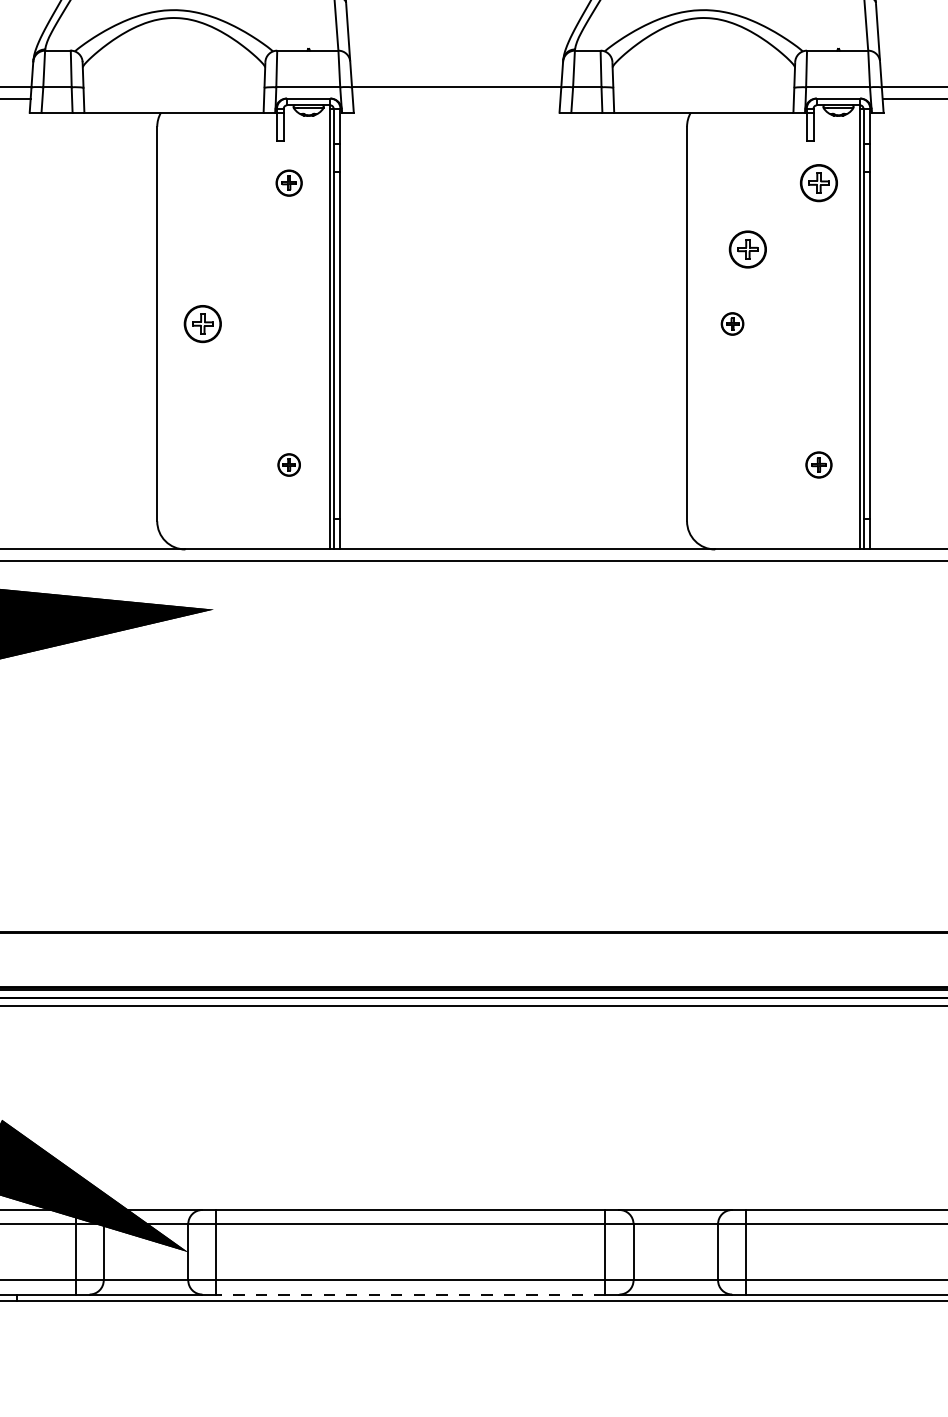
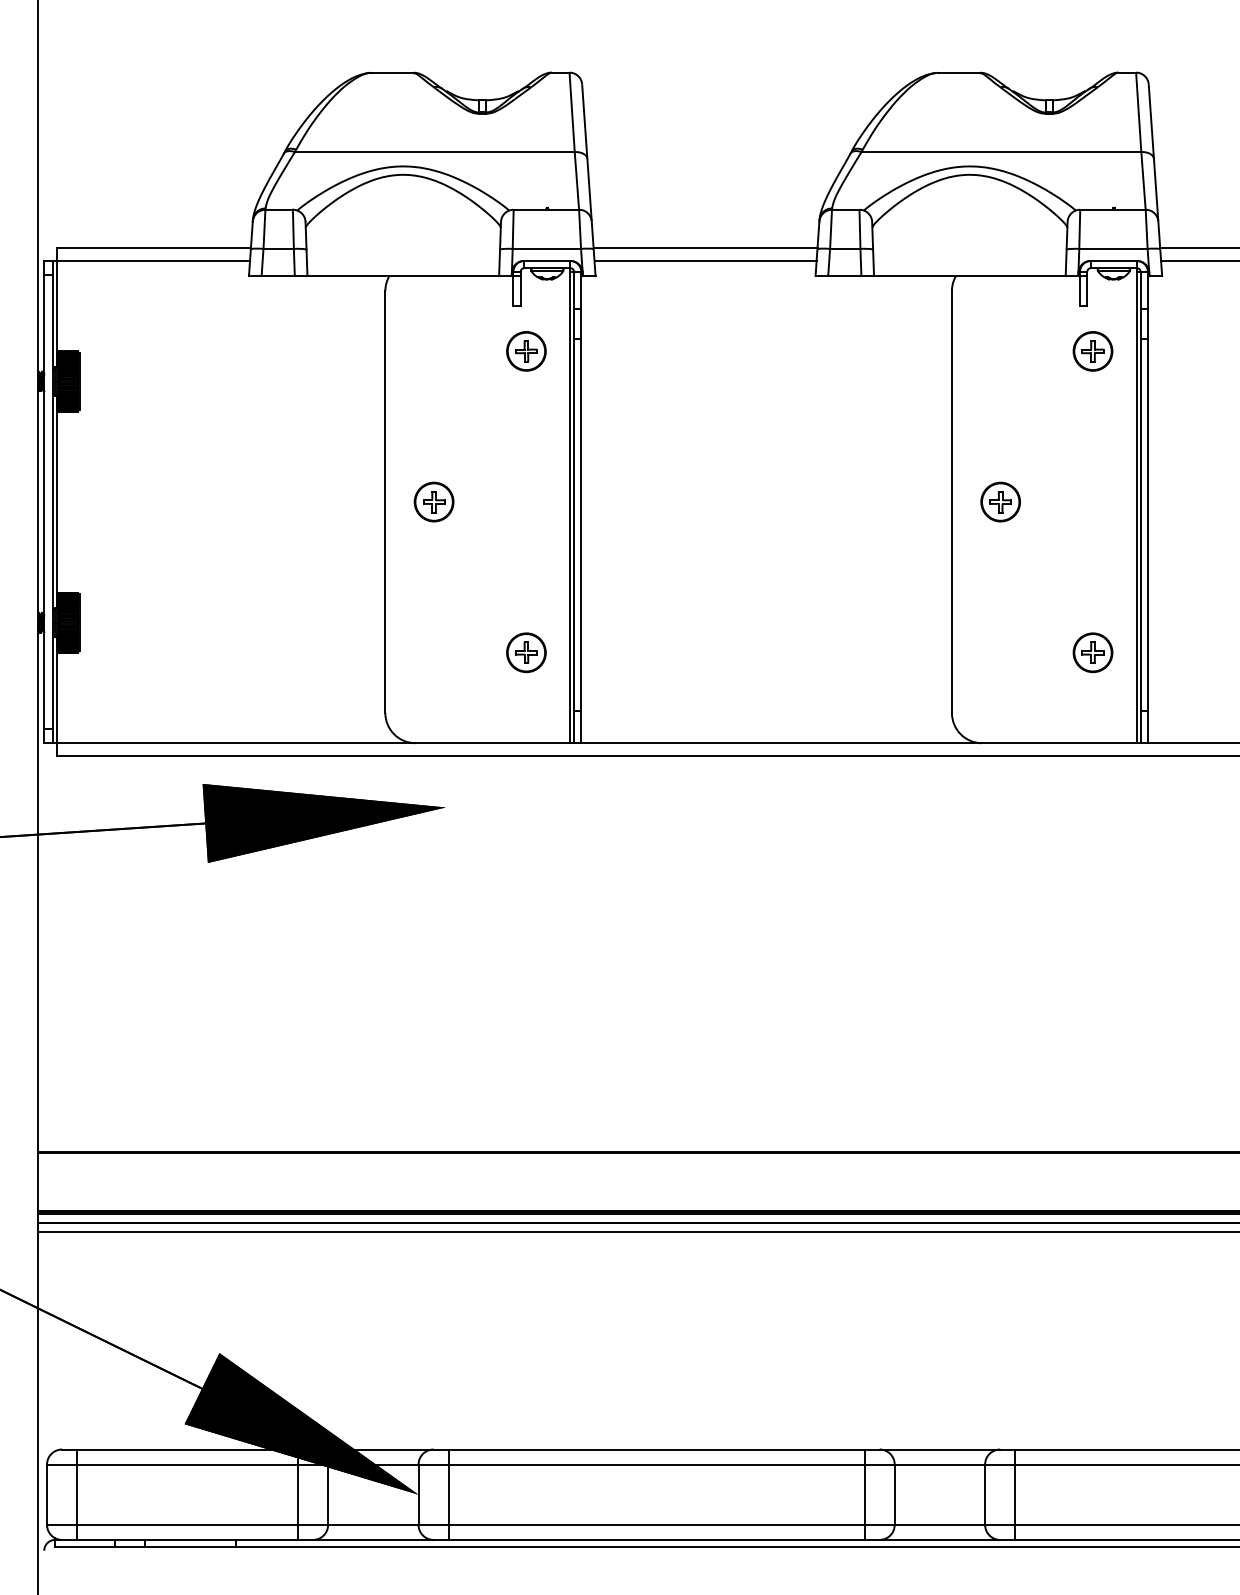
line: (456, 99) -> (705, 261), added
part: (289, 183) -> (526, 351), size x1.43
part: (747, 249) -> (1016, 422), removed
part: (732, 323) -> (1000, 501), size x1.67
part: (289, 464) -> (526, 652), size x1.67
part: (818, 464) -> (1092, 652), size x1.43
line: (410, 1294) -> (656, 1539), dashed -> solid

